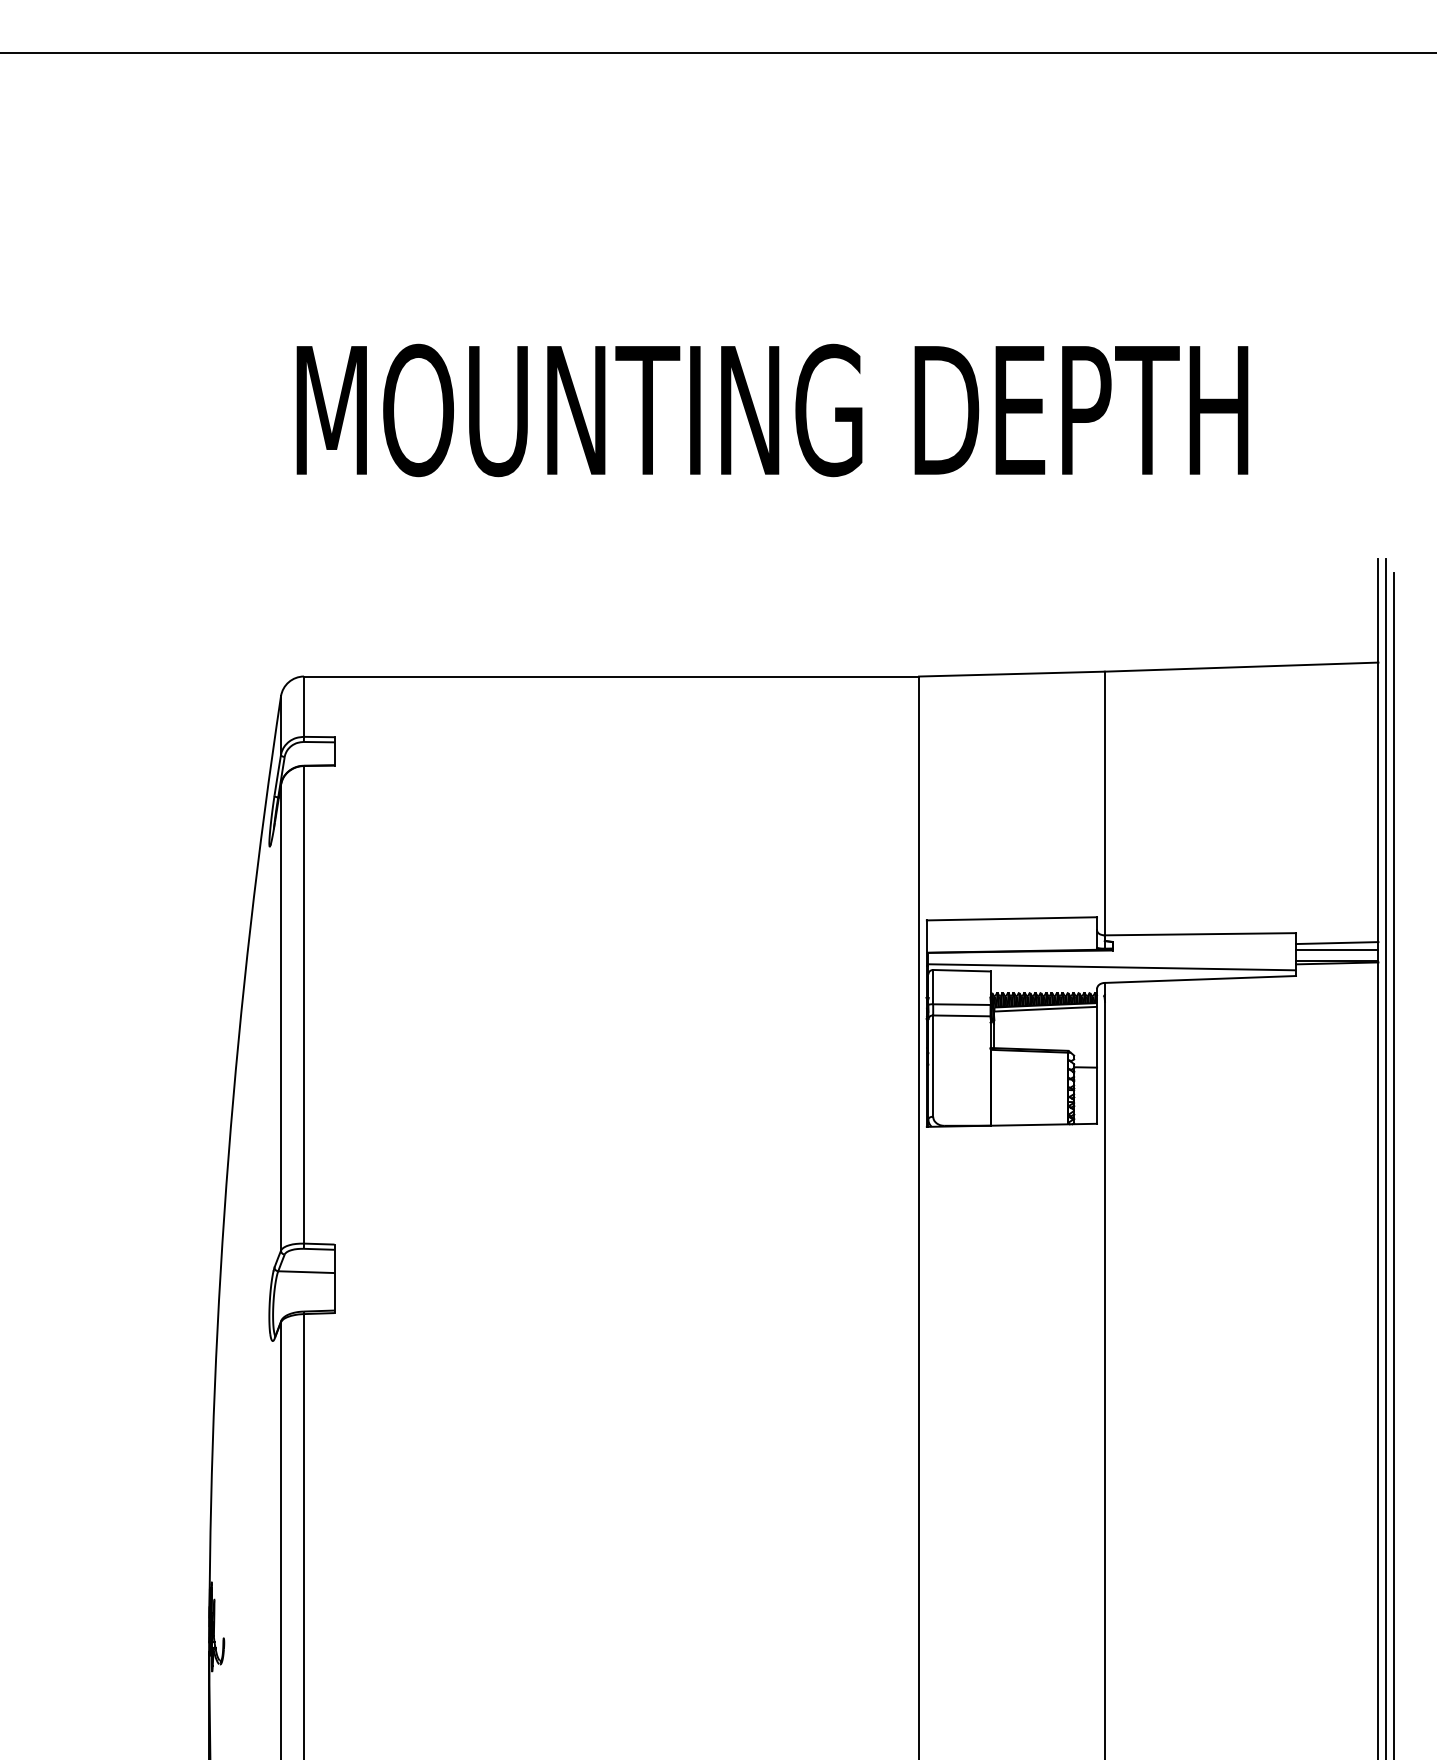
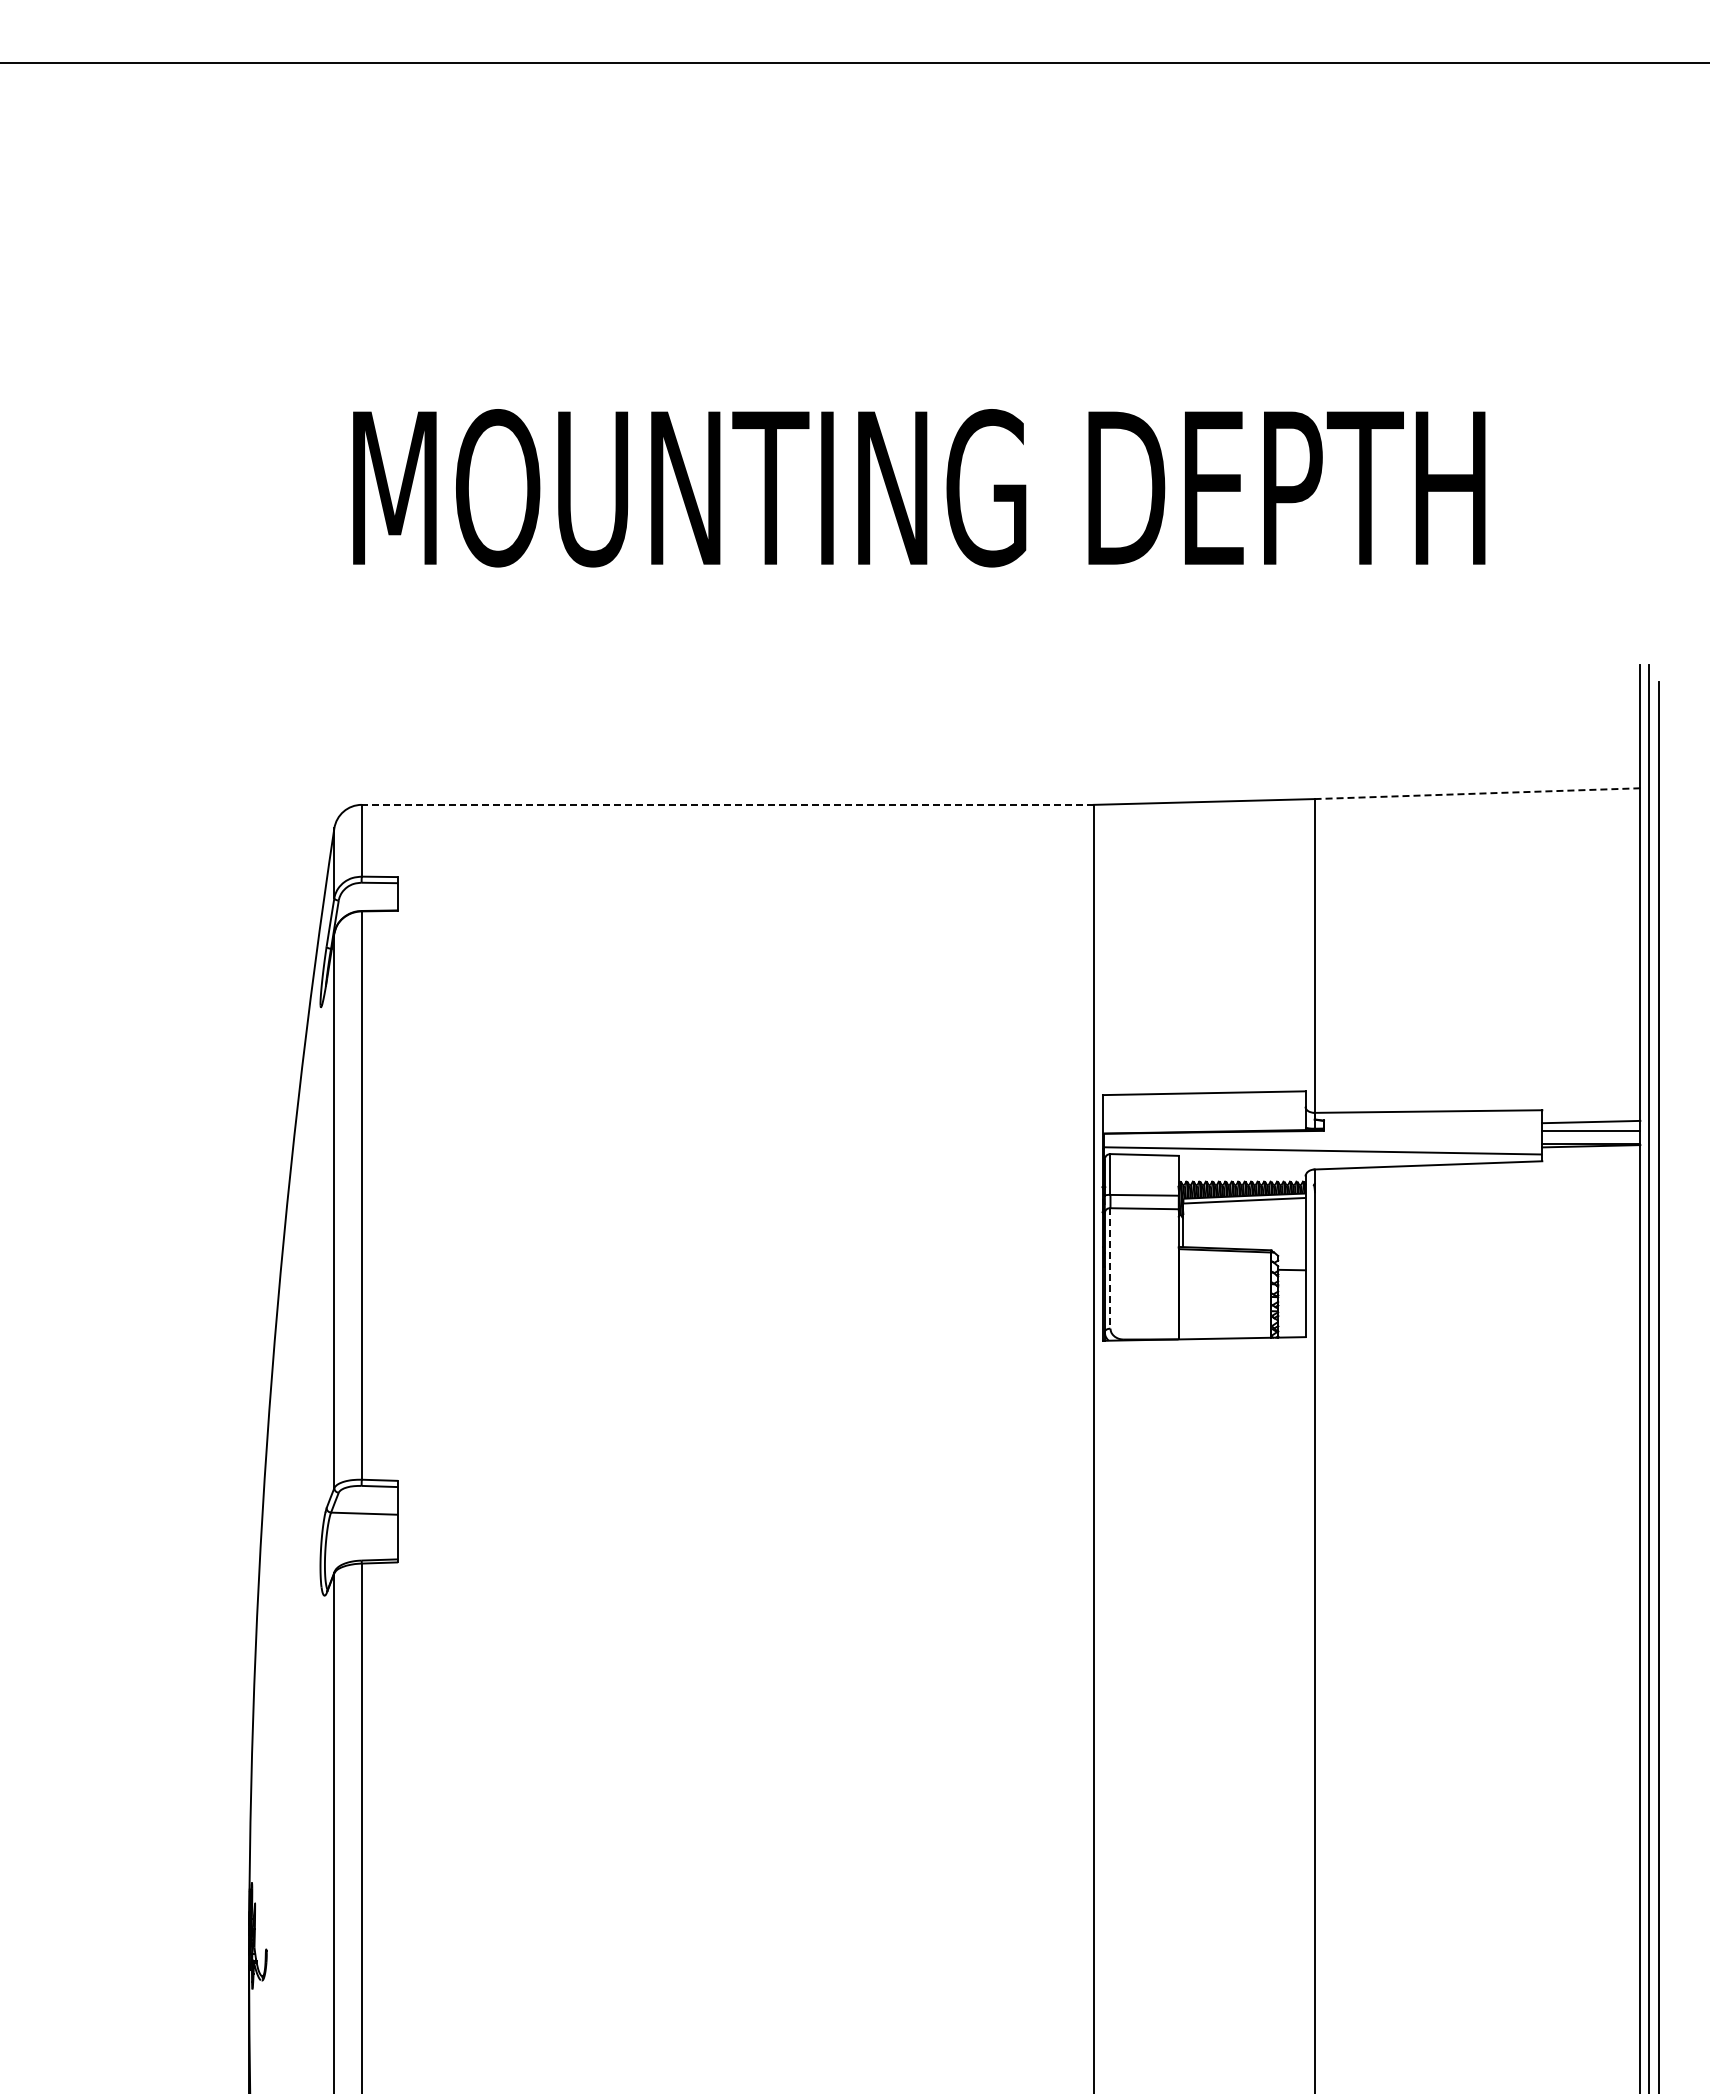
line: (1241, 666) -> (1477, 793), solid -> dashed
line: (611, 676) -> (727, 804), solid -> dashed
line: (933, 1066) -> (1110, 1268), solid -> dashed

